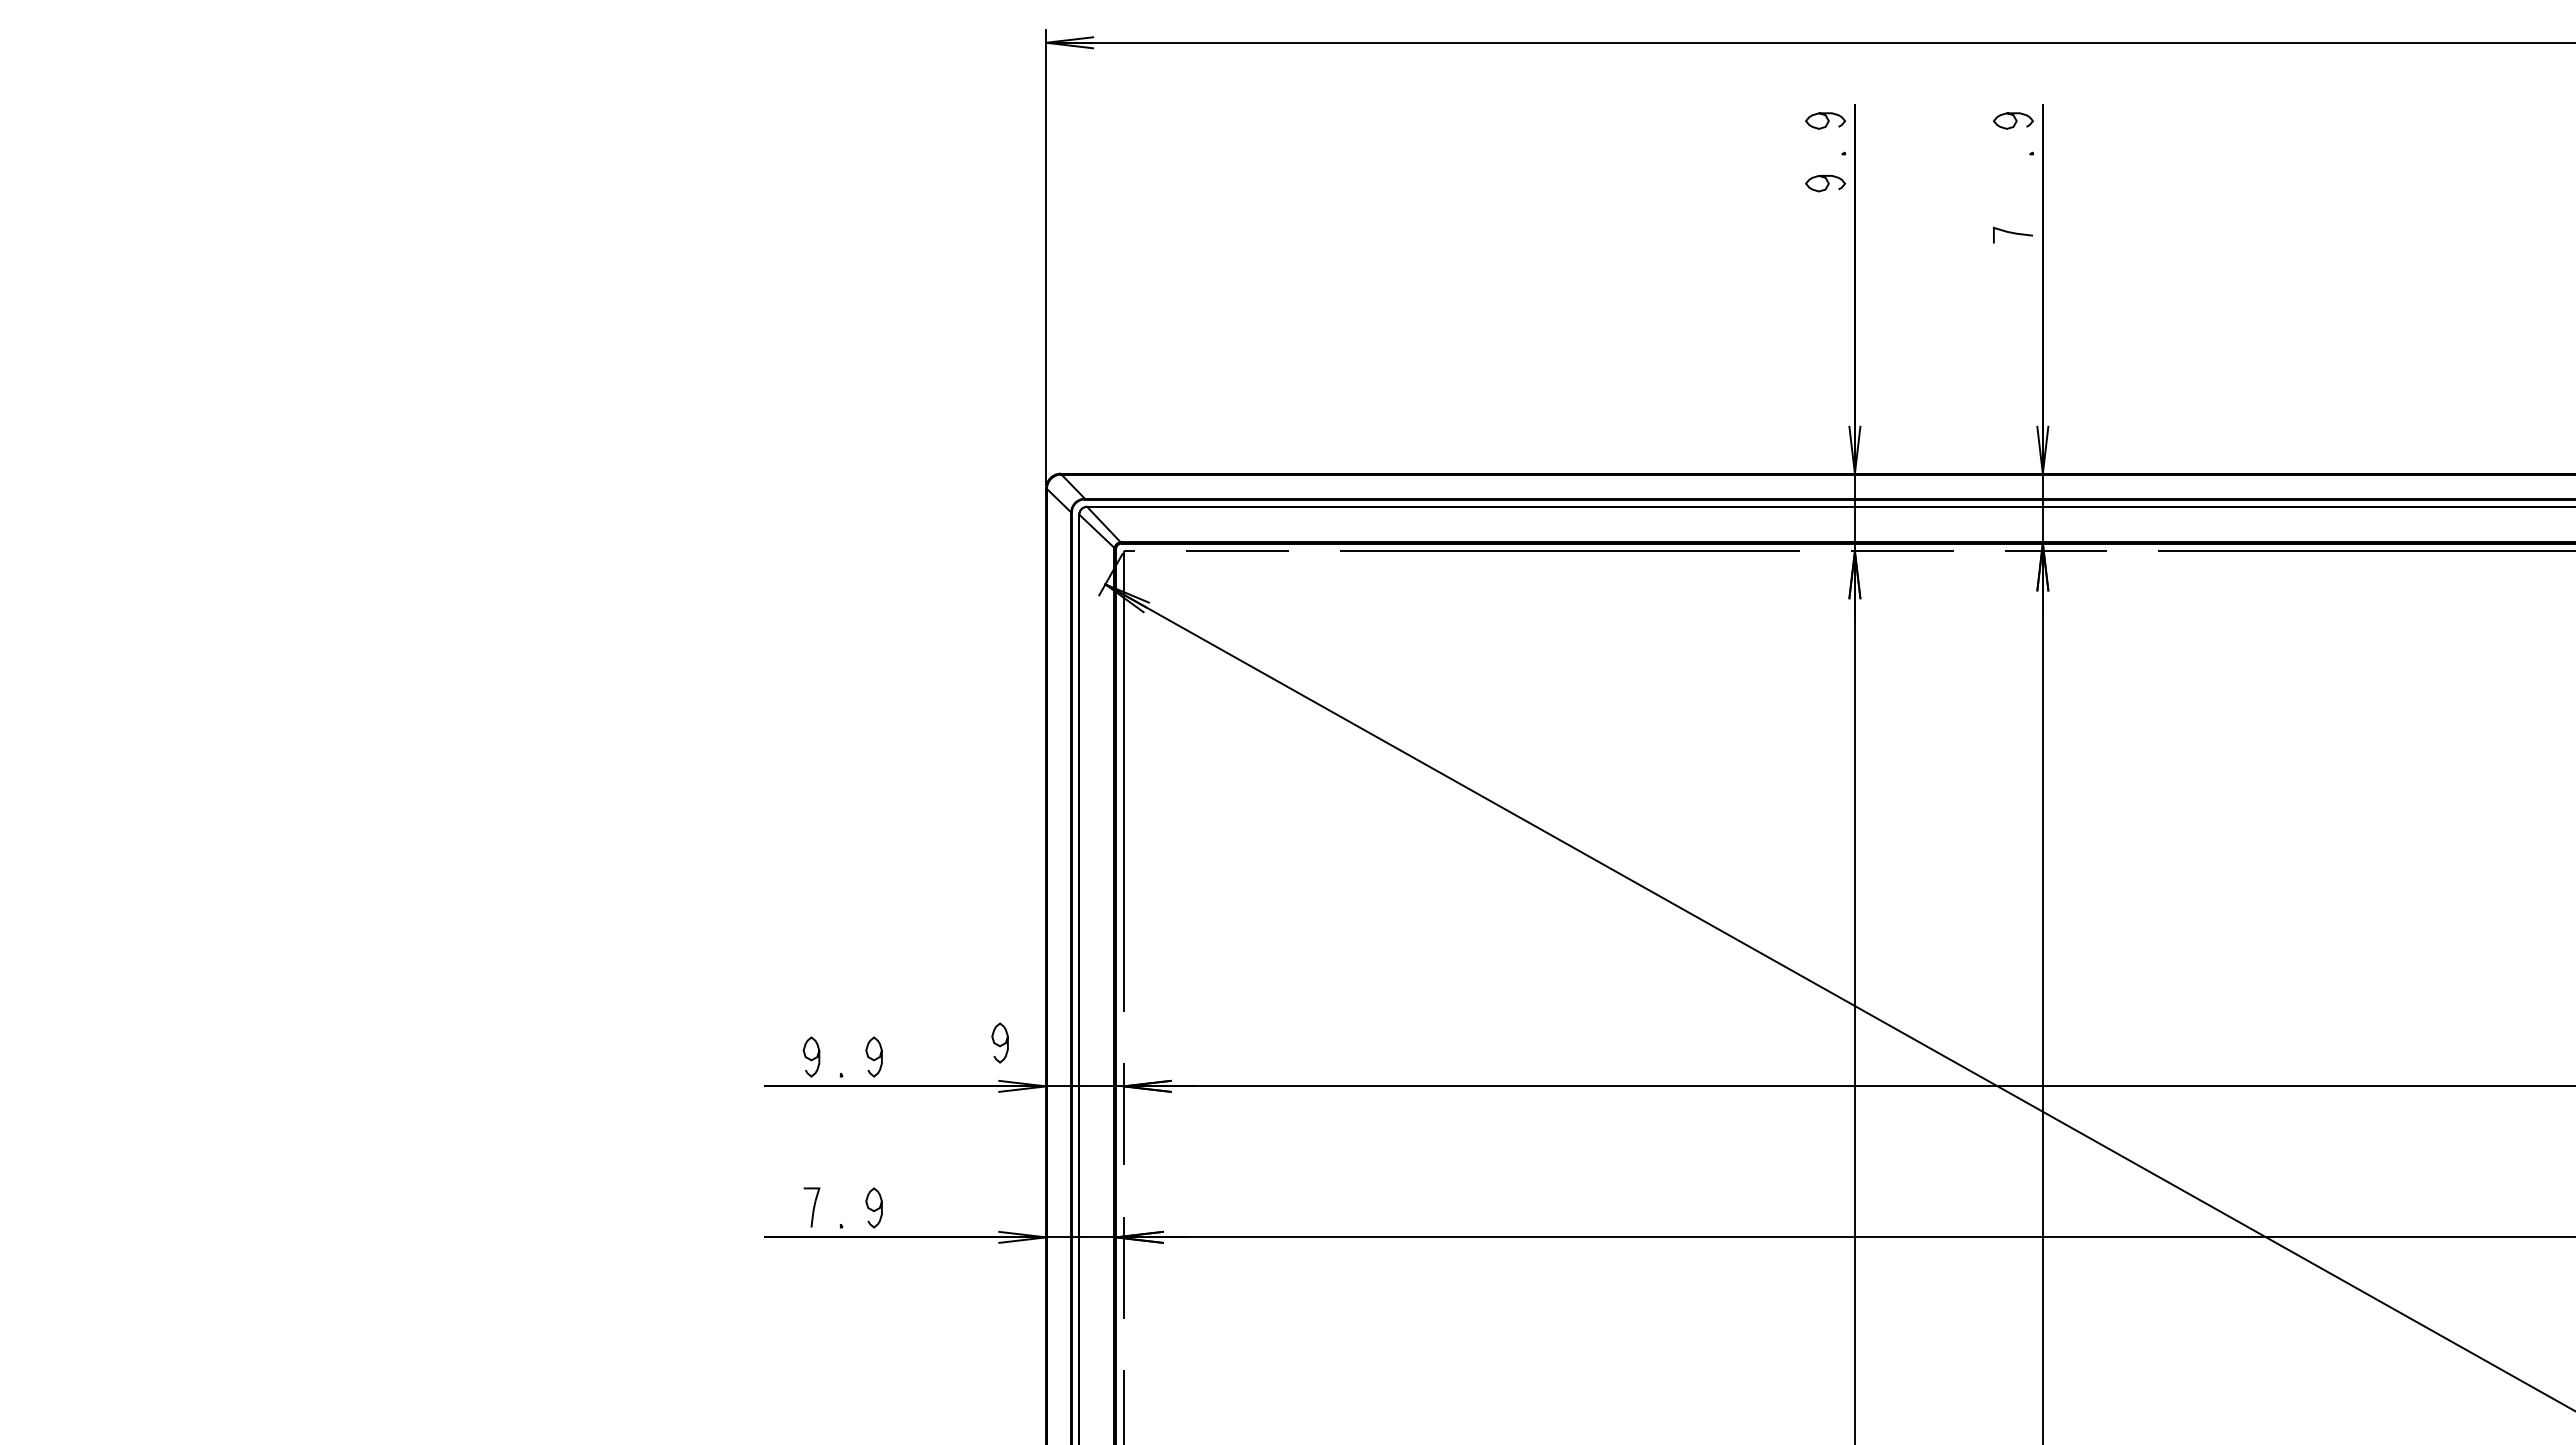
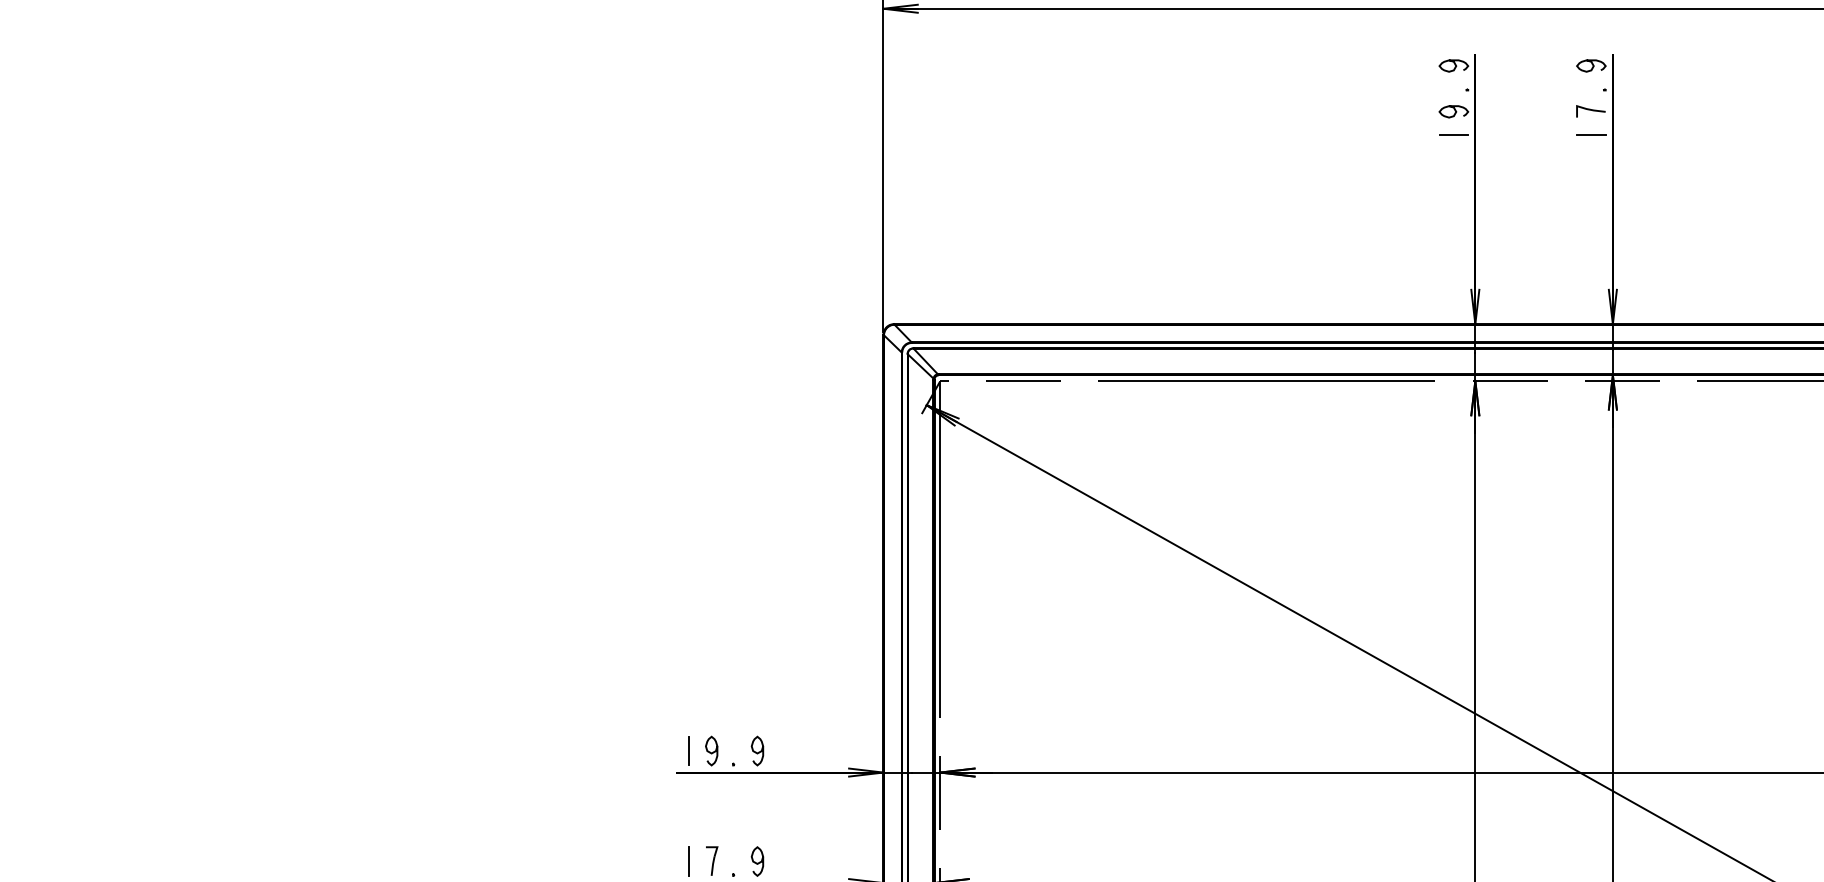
line: (1825, 215) -> (1453, 135), added
line: (2013, 215) -> (1591, 135), added
curve: (2012, 233) -> (1590, 110), moved
curve: (999, 1044) -> (849, 741), removed
line: (780, 1056) -> (688, 750), added
line: (780, 1207) -> (688, 861), added

